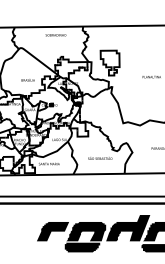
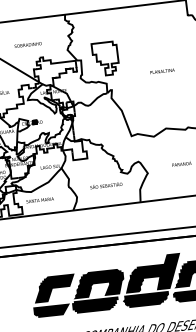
text: (55, 35) -> (27, 45), moved
fill: (120, 247) -> (145, 299), added
fill: (49, 248) -> (52, 311), added

